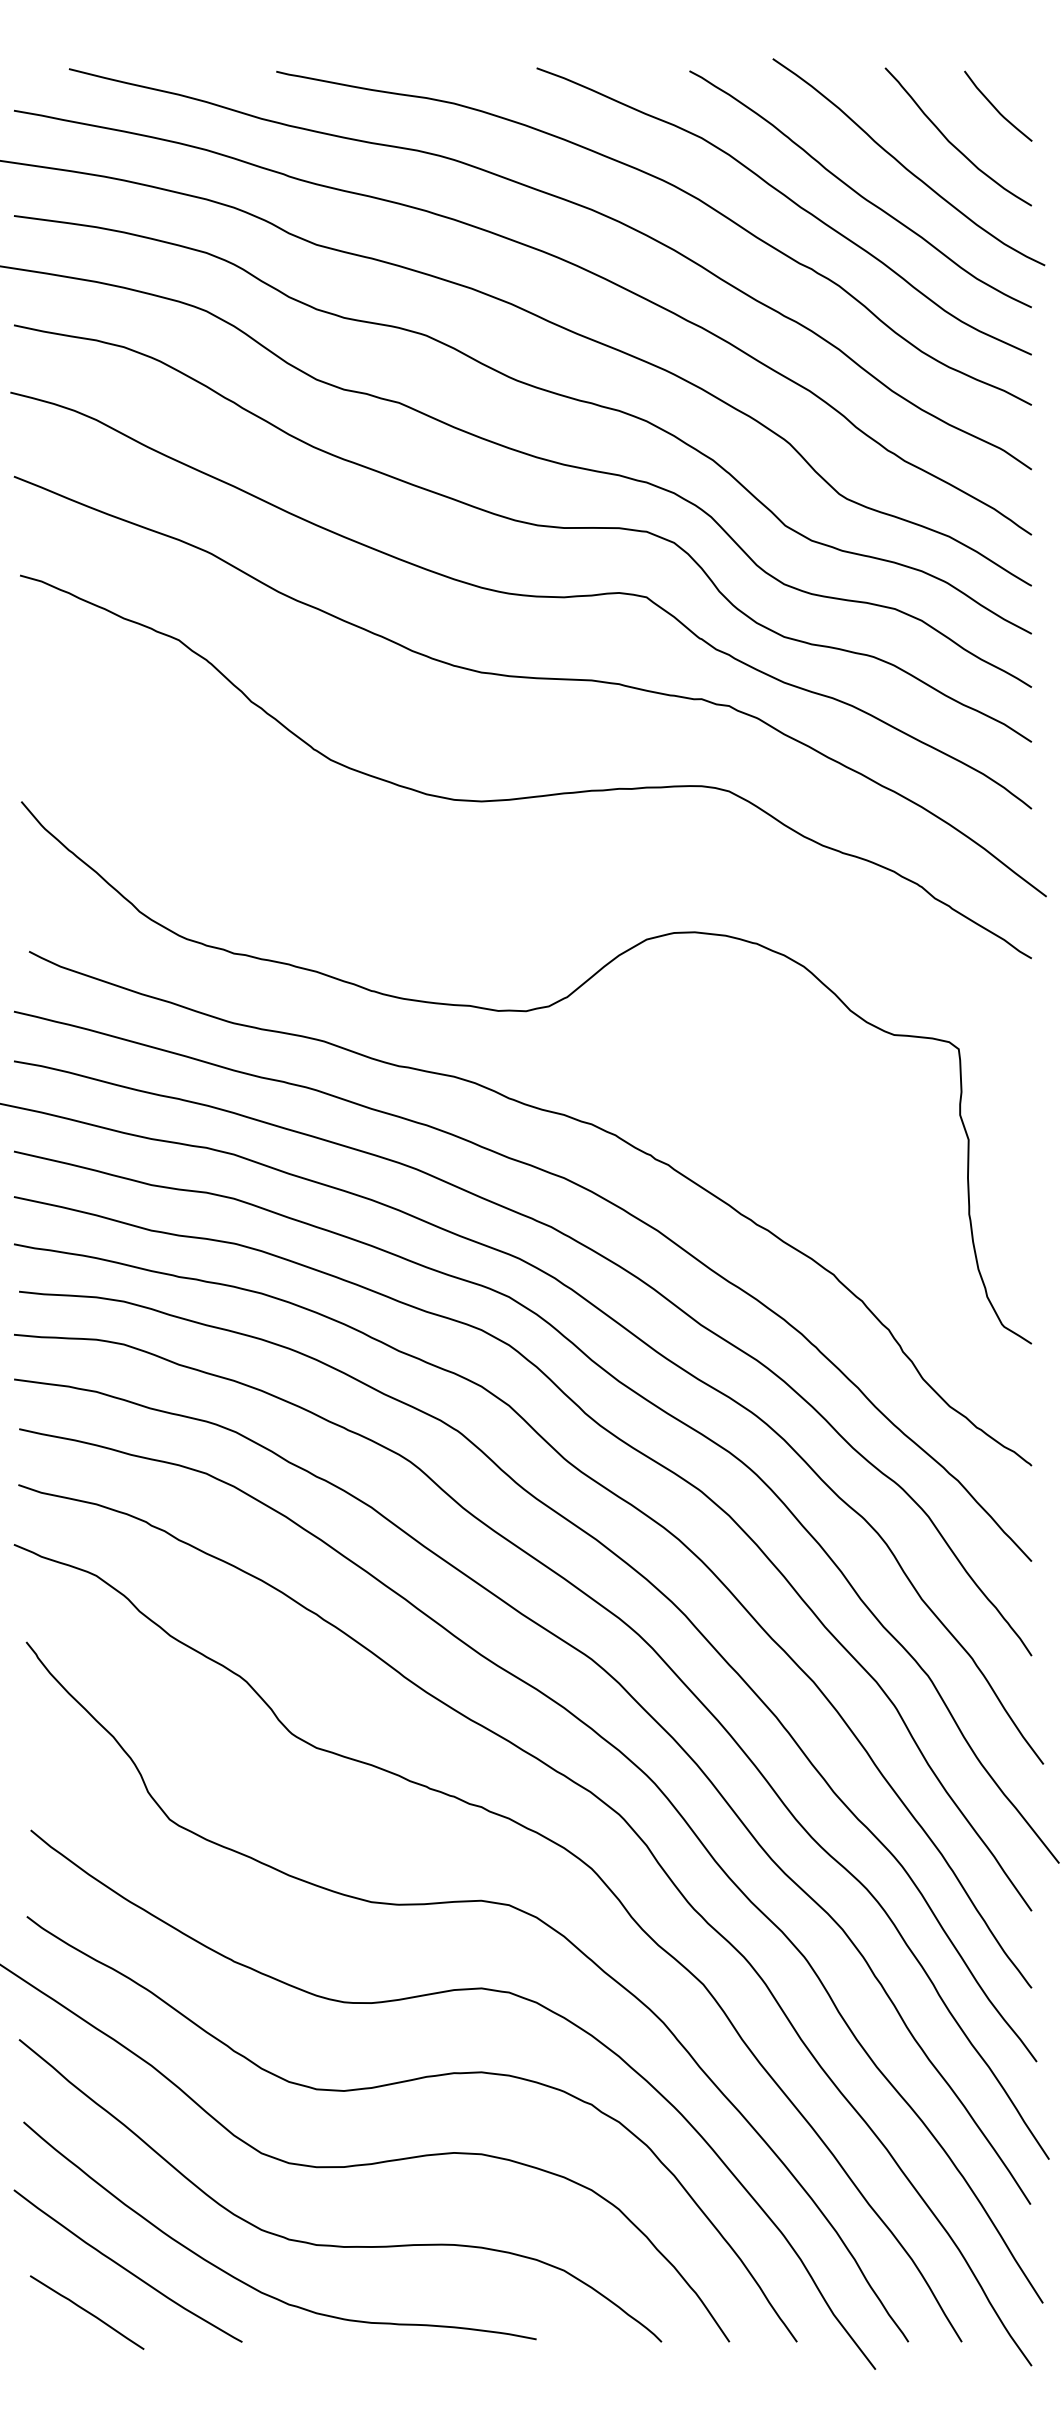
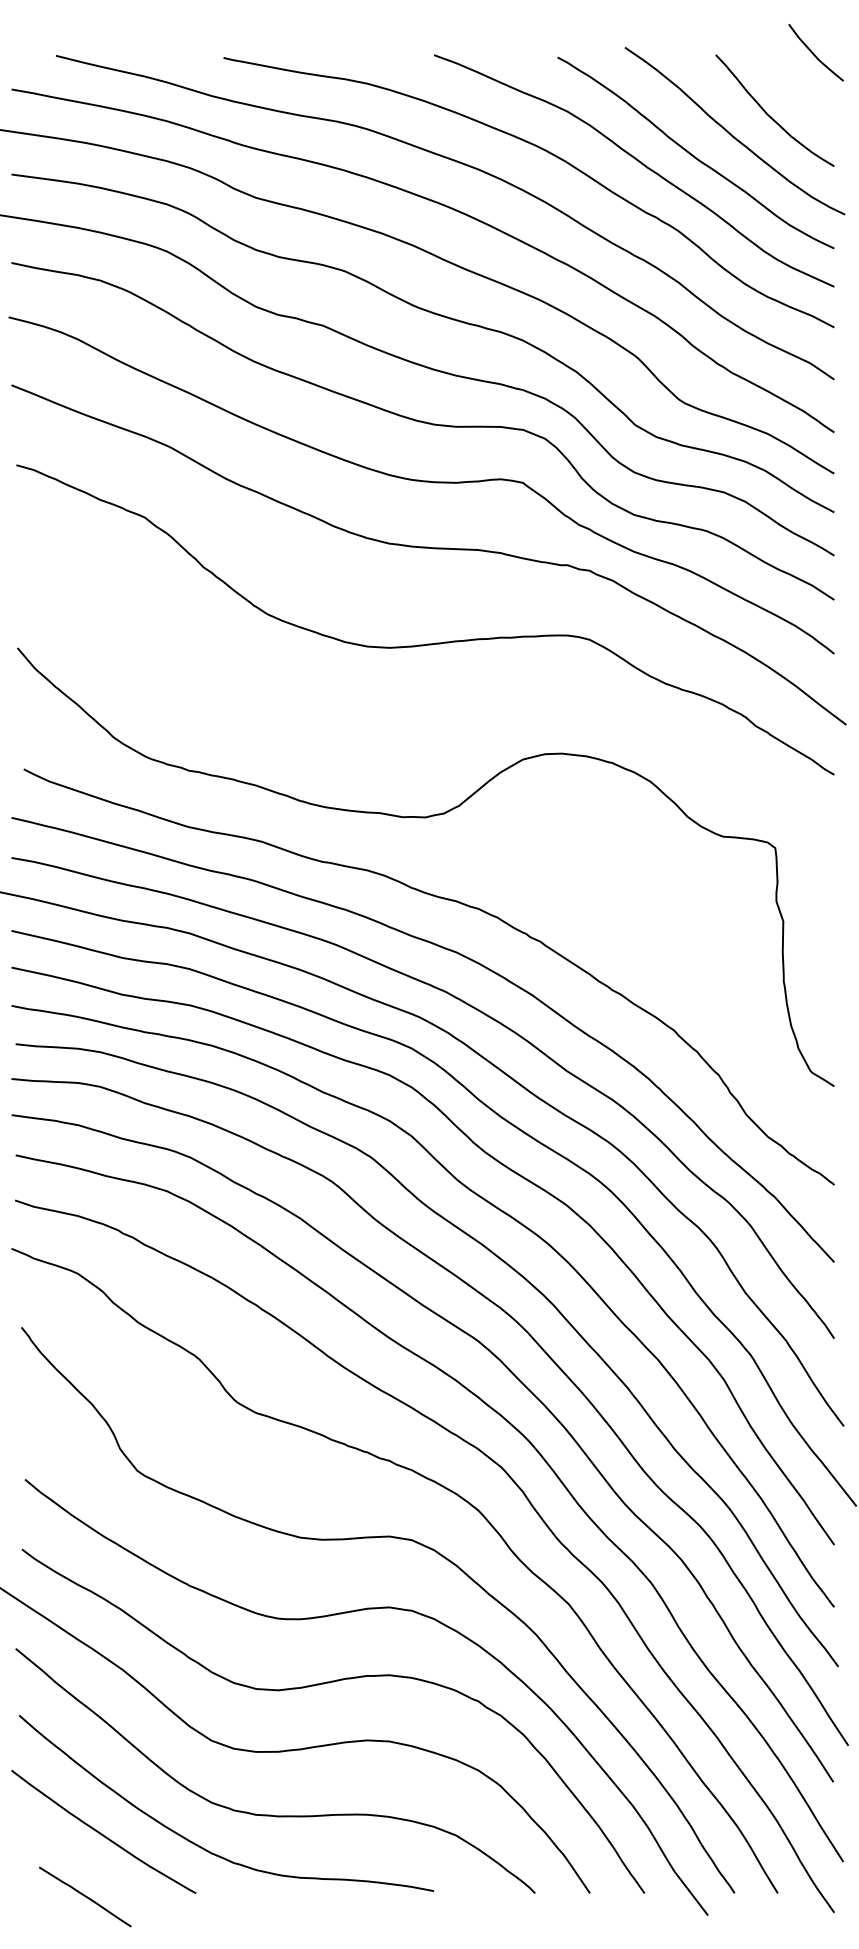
curve: (995, 106) -> (813, 52), moved
curve: (87, 2312) -> (85, 1896), moved

